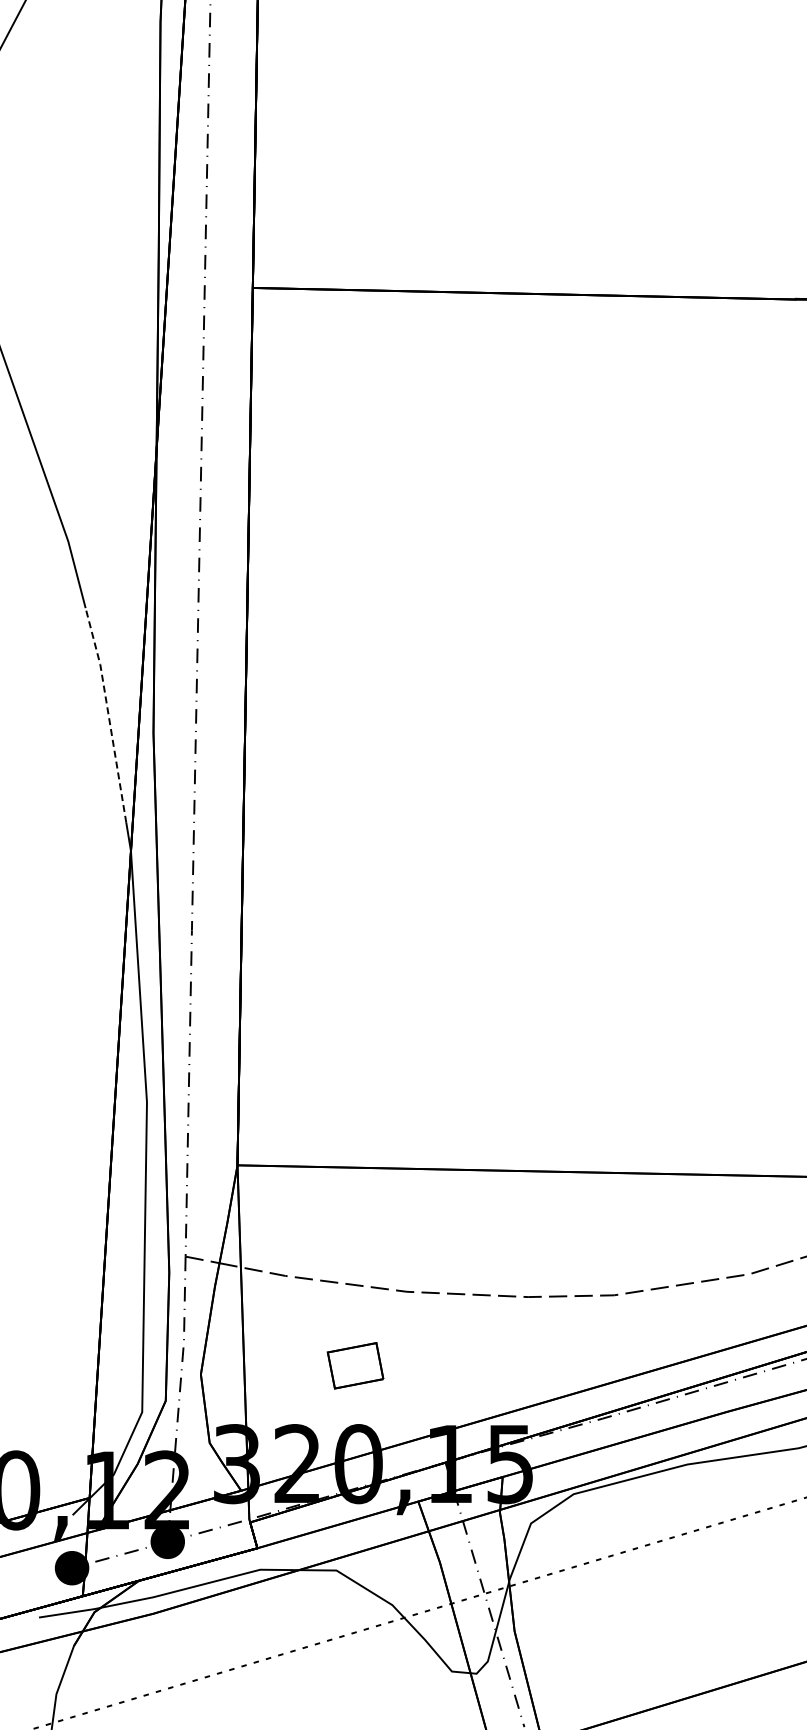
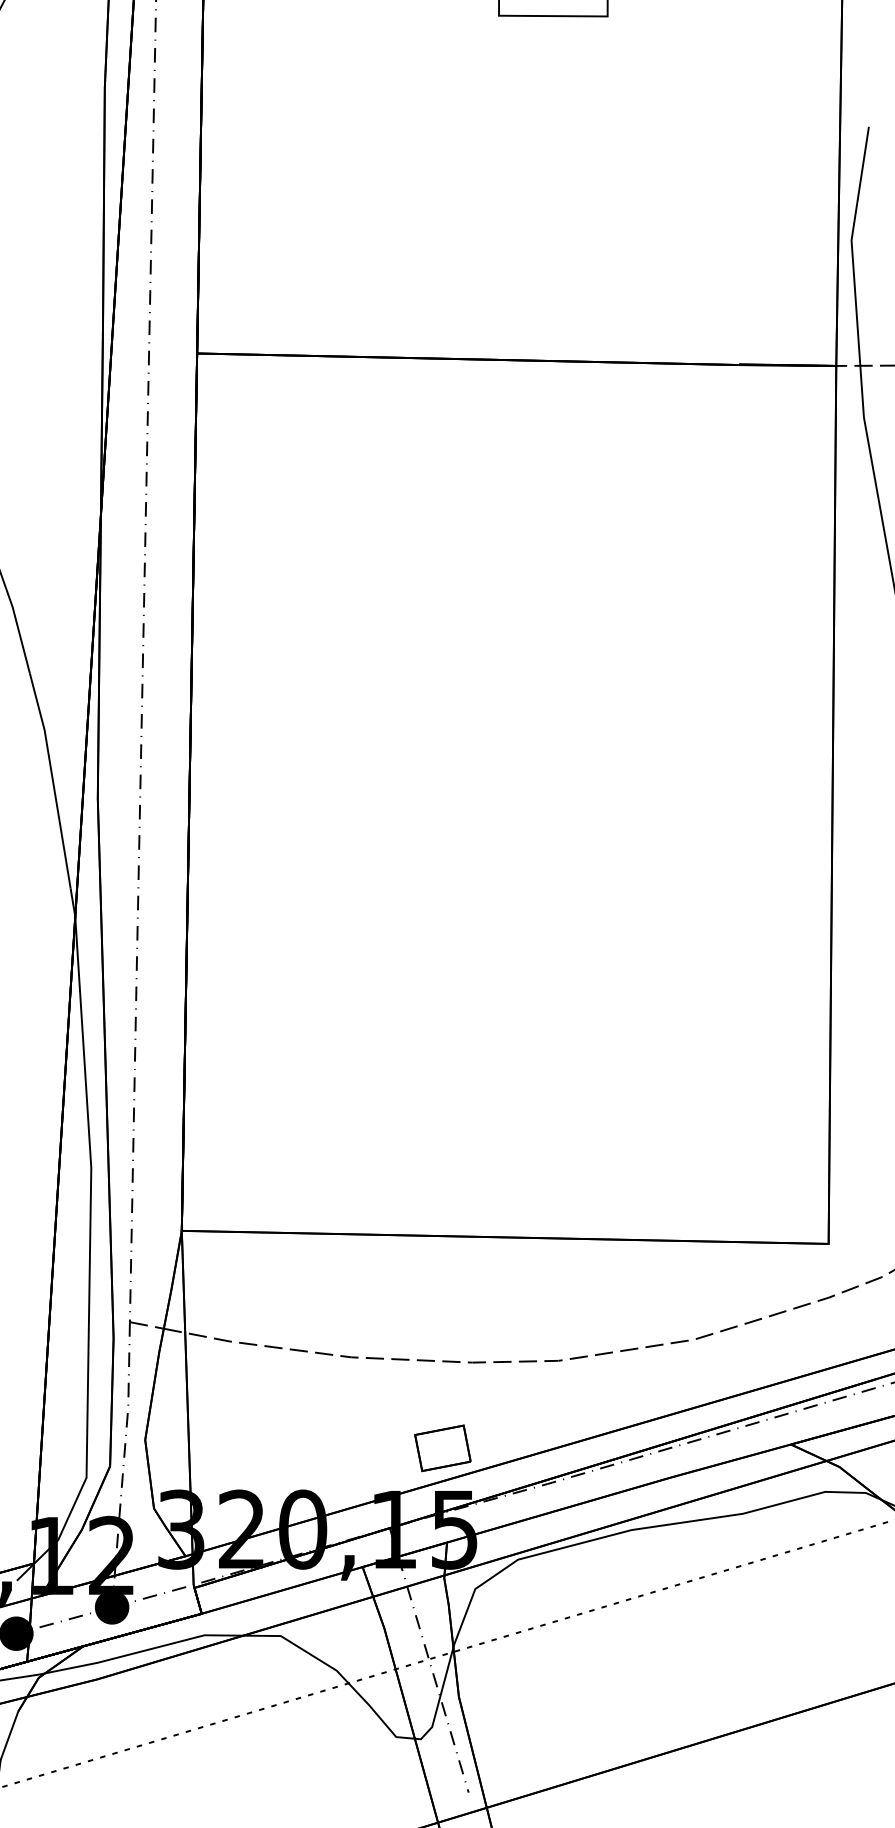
line: (108, 713) -> (52, 779), dashed -> solid
part: (355, 1365) -> (442, 1448), moved

